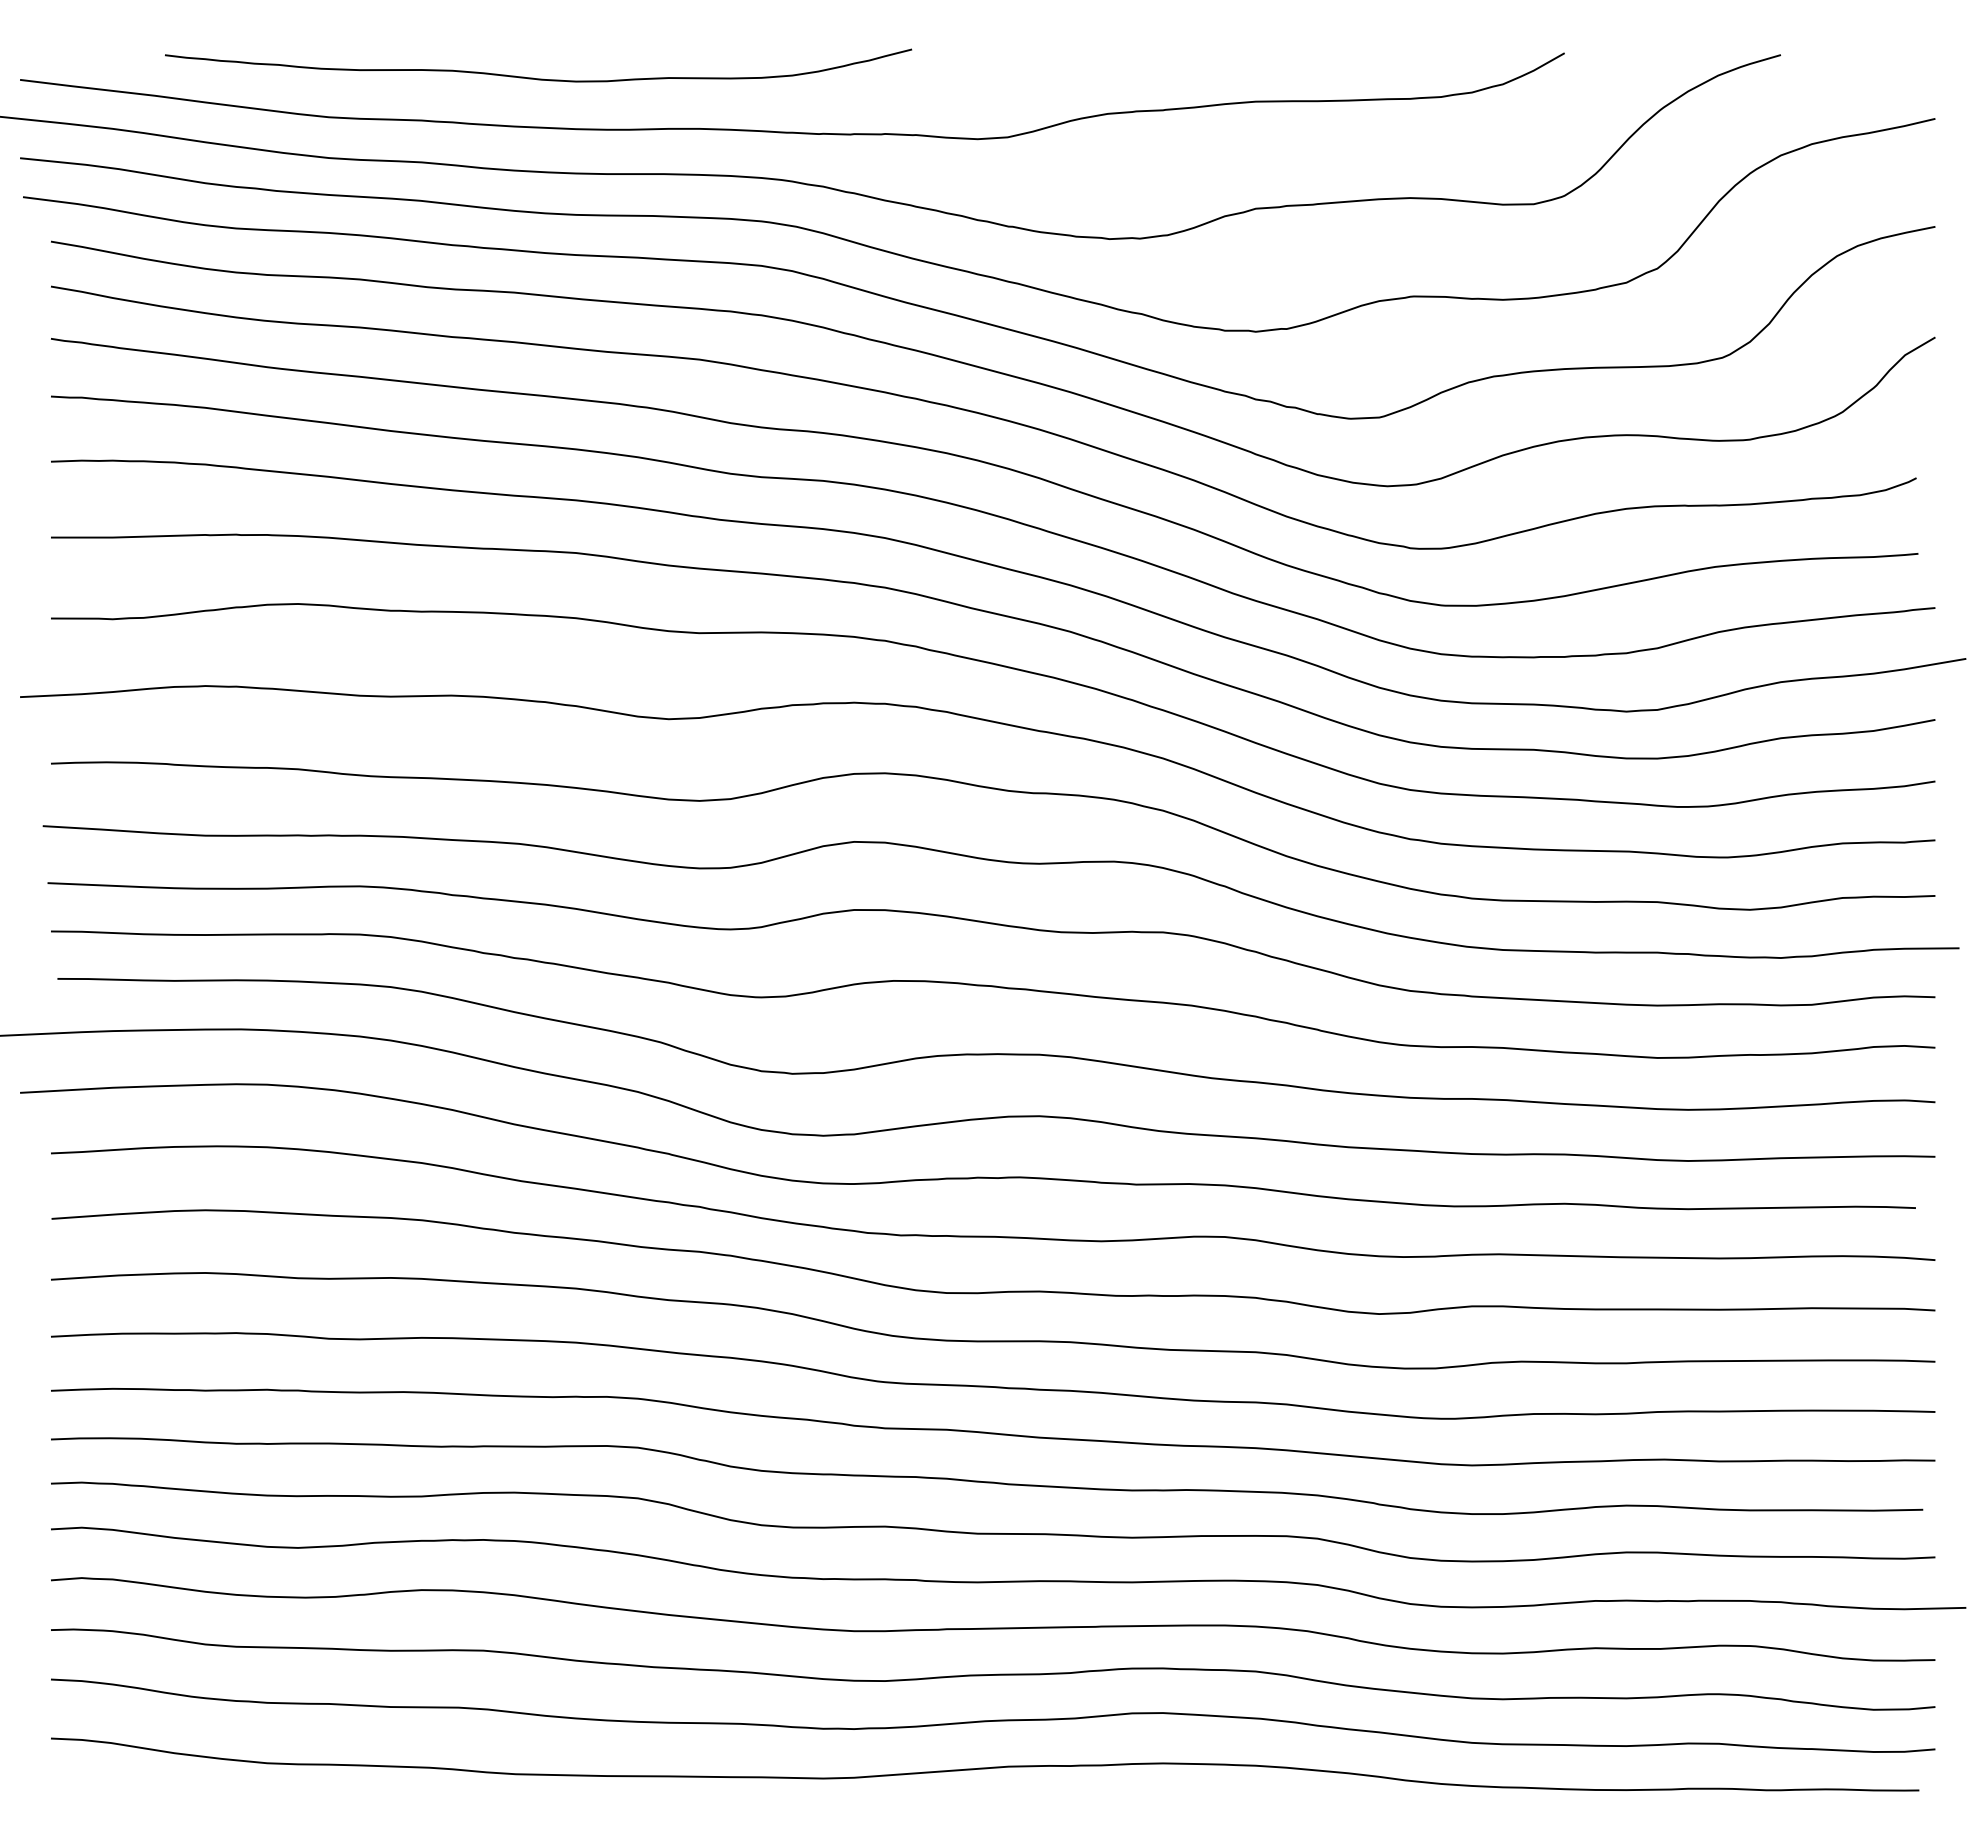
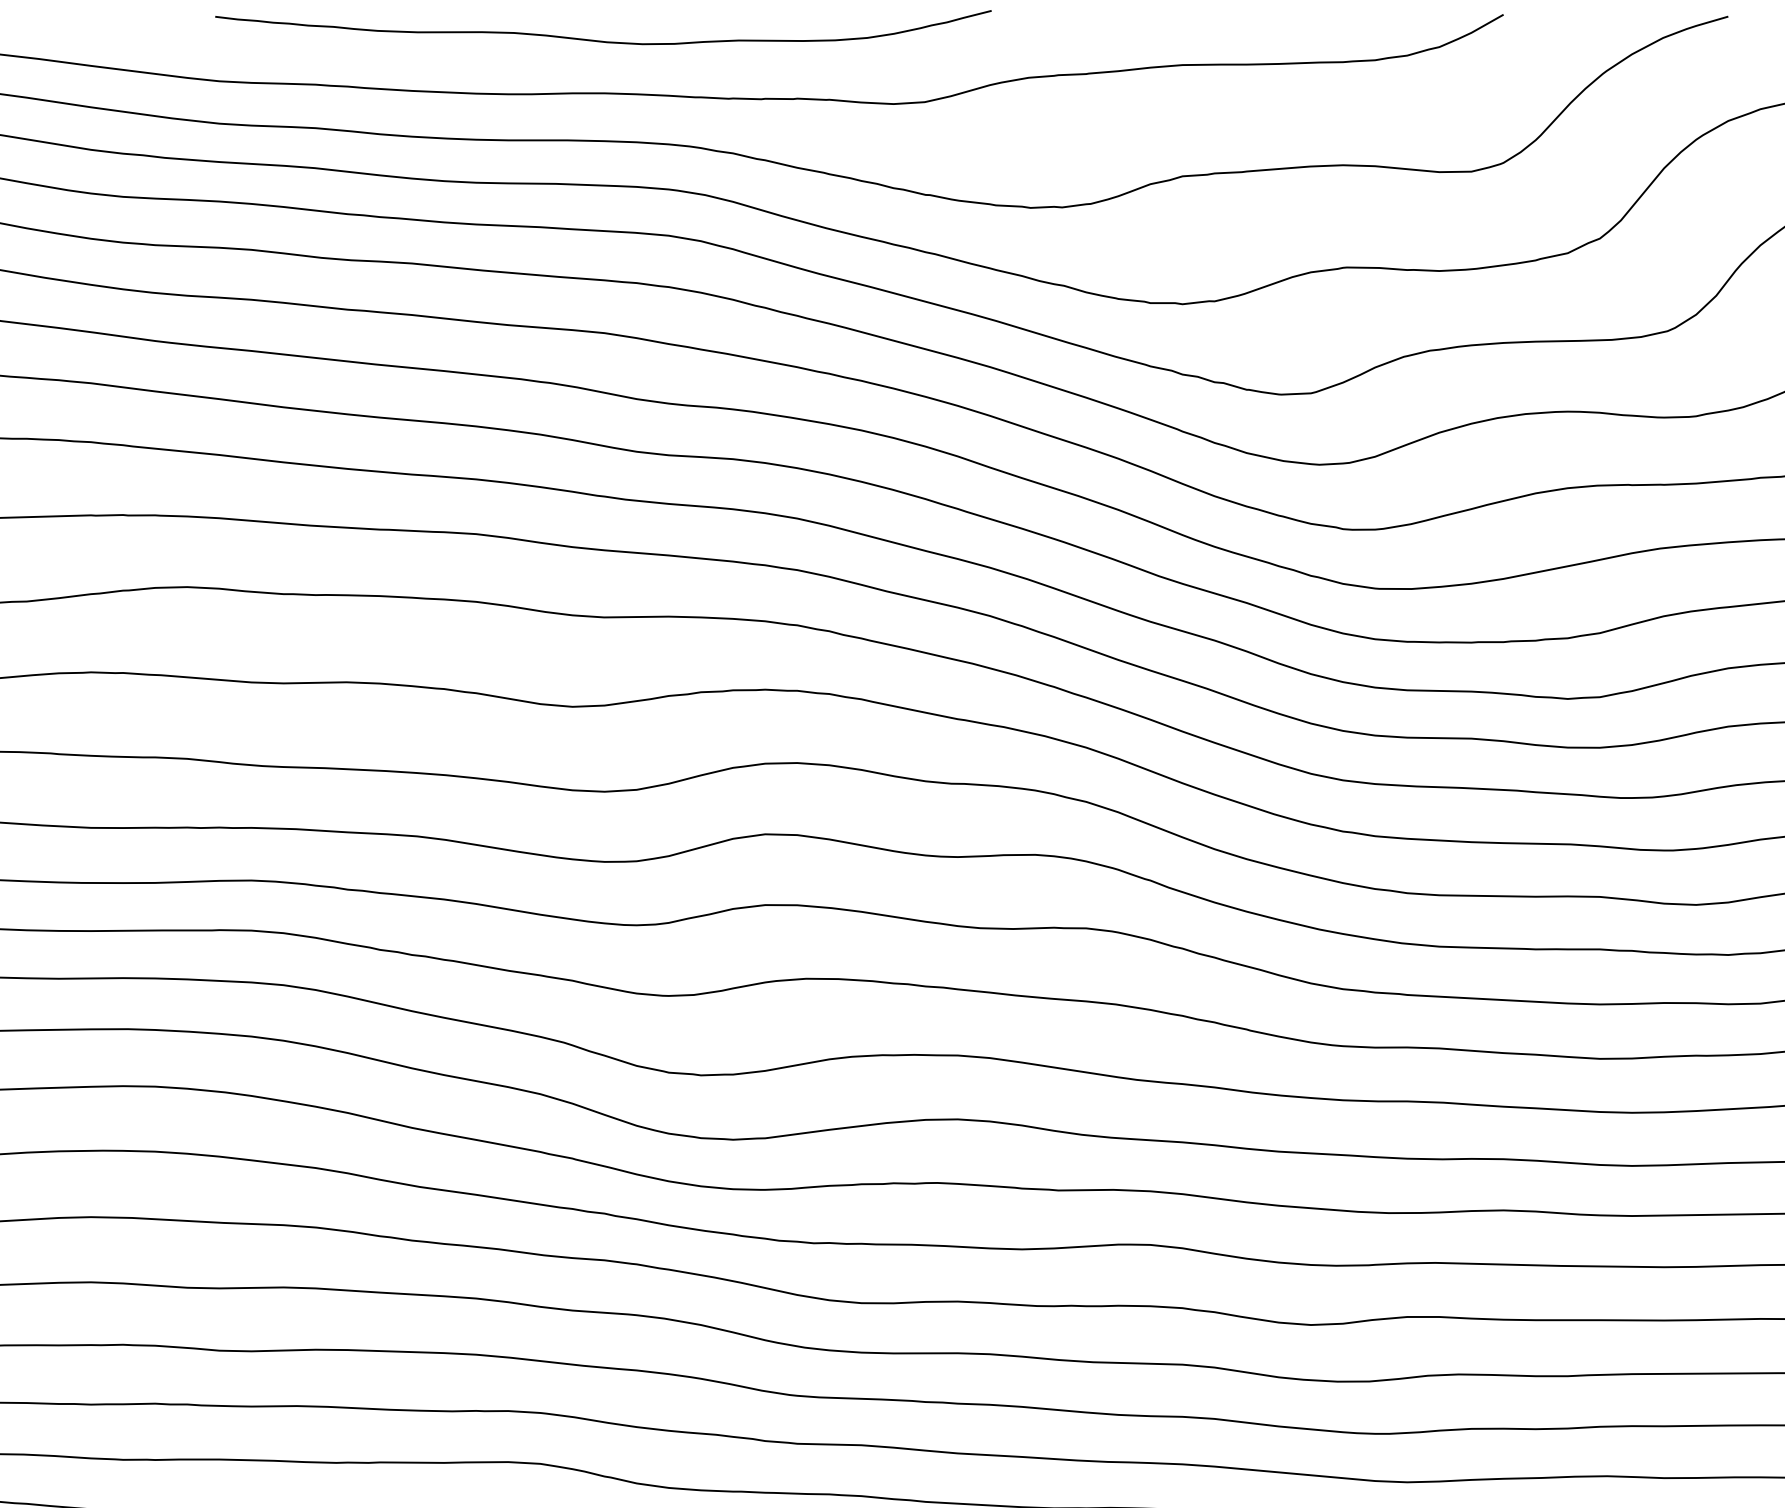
curve: (533, 77) -> (598, 39), moved

